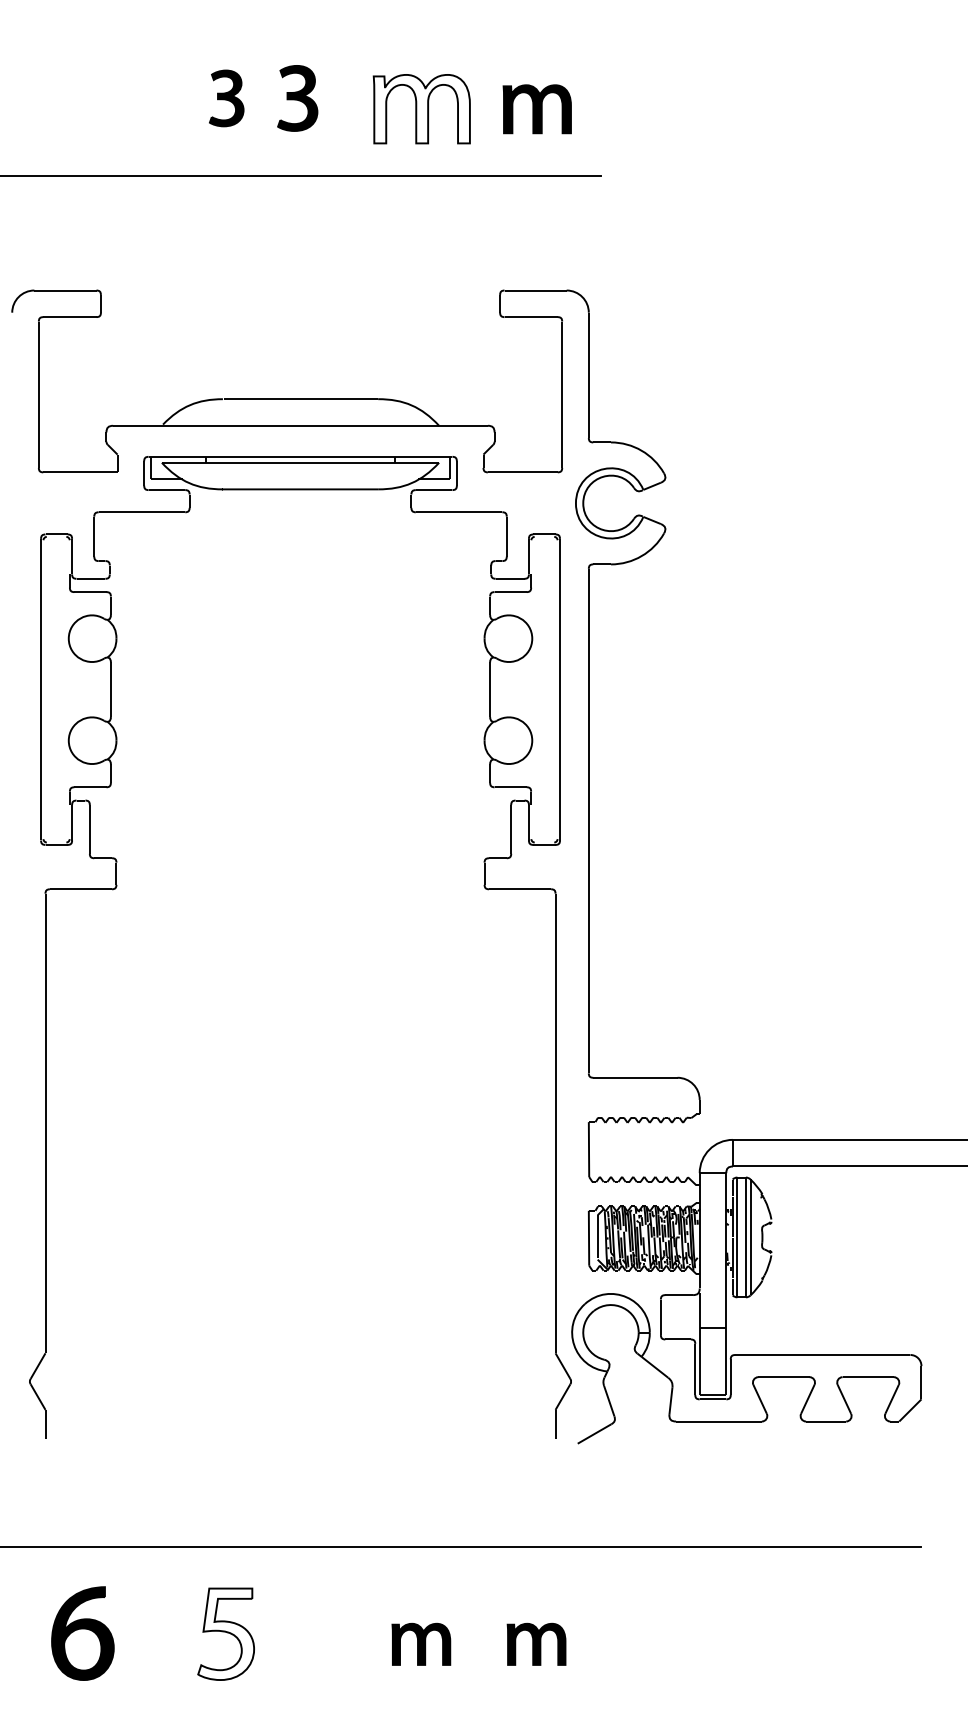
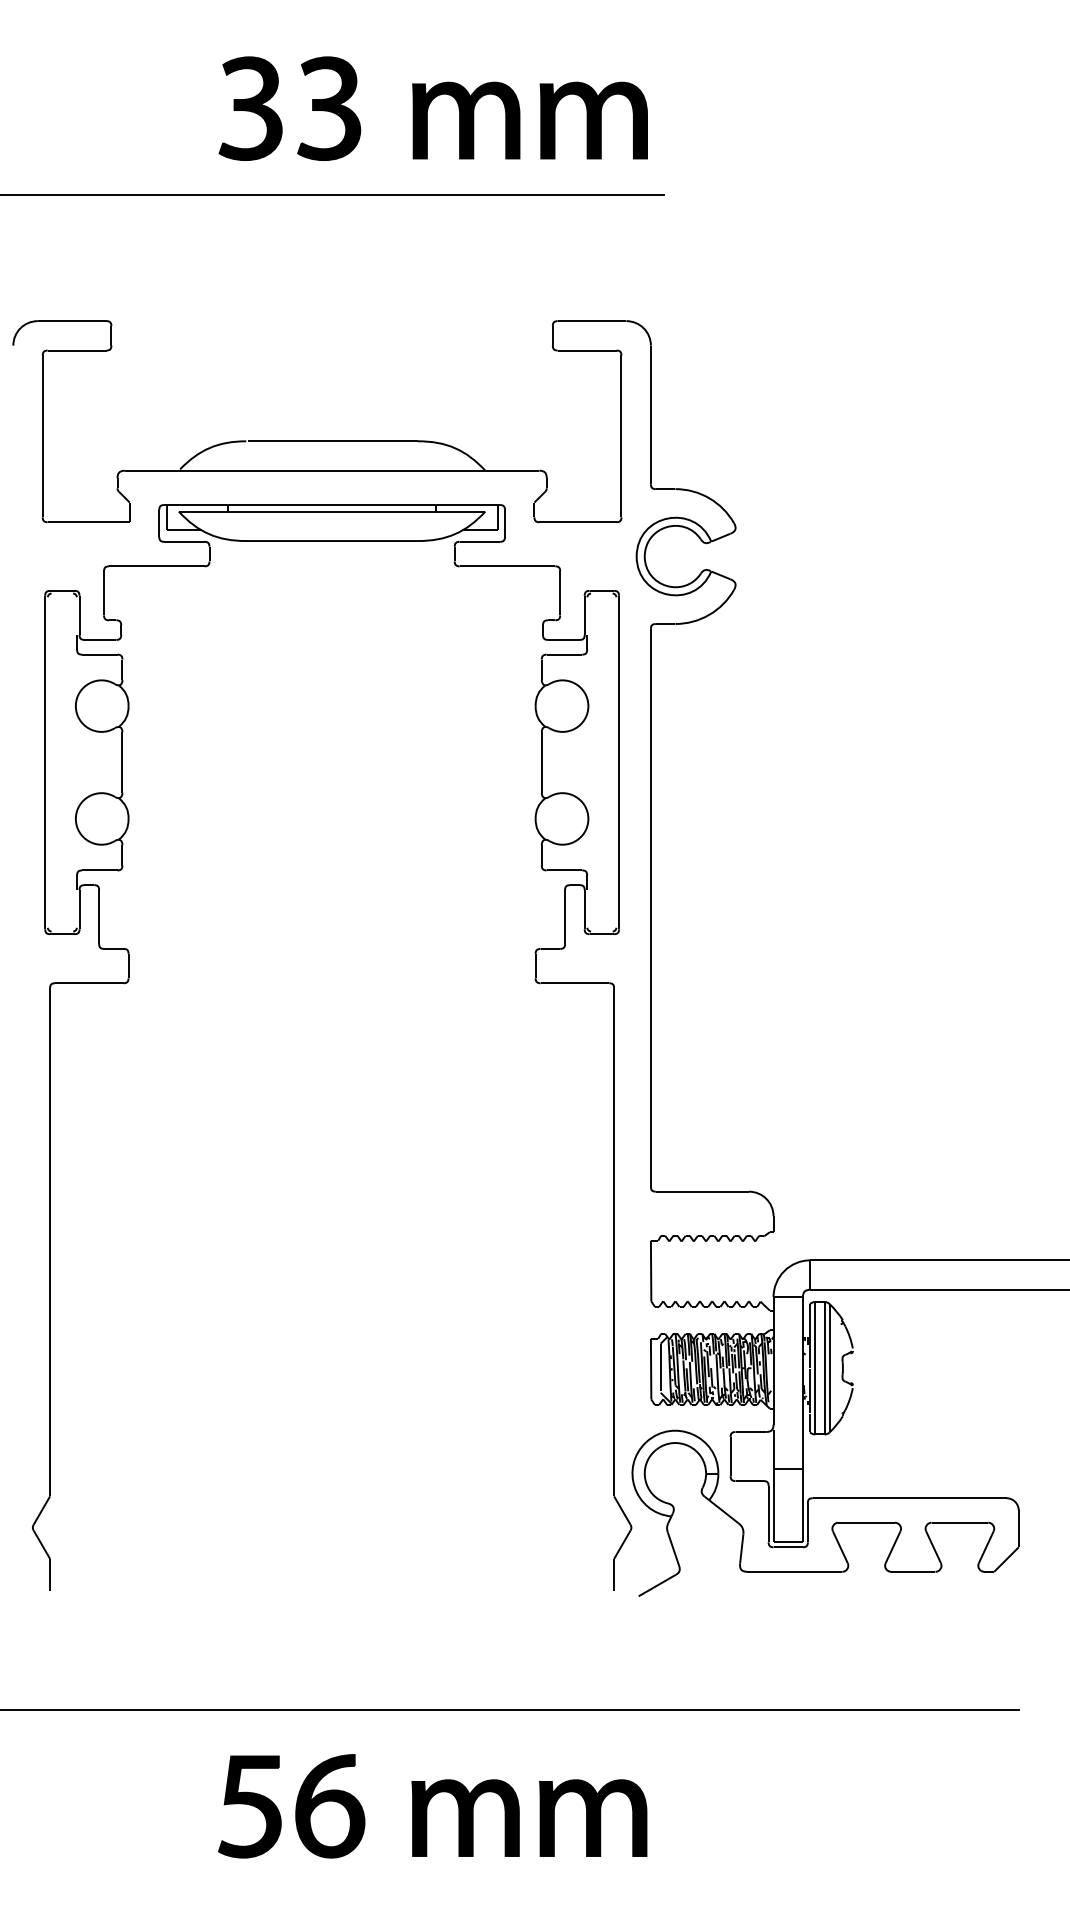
part: (226, 98) -> (250, 108), size x1.67
part: (297, 98) -> (328, 108), size x1.43
fill: (421, 108) -> (465, 119), added
part: (537, 109) -> (594, 120), size x1.43
part: (82, 1633) -> (329, 1806), moved
fill: (226, 1634) -> (250, 1807), added
part: (421, 1644) -> (465, 1818), size x1.67
part: (536, 1644) -> (593, 1818), size x1.67

